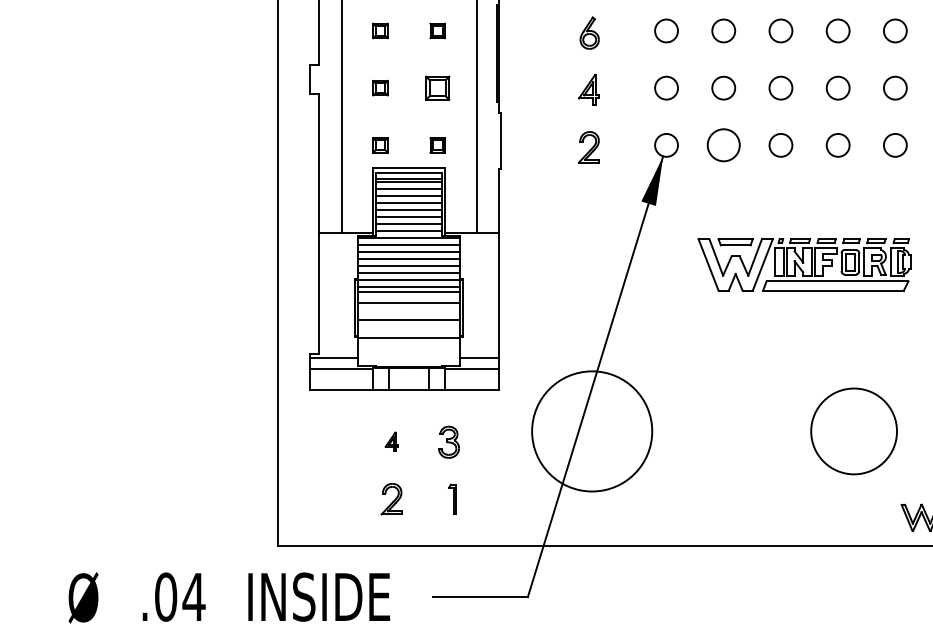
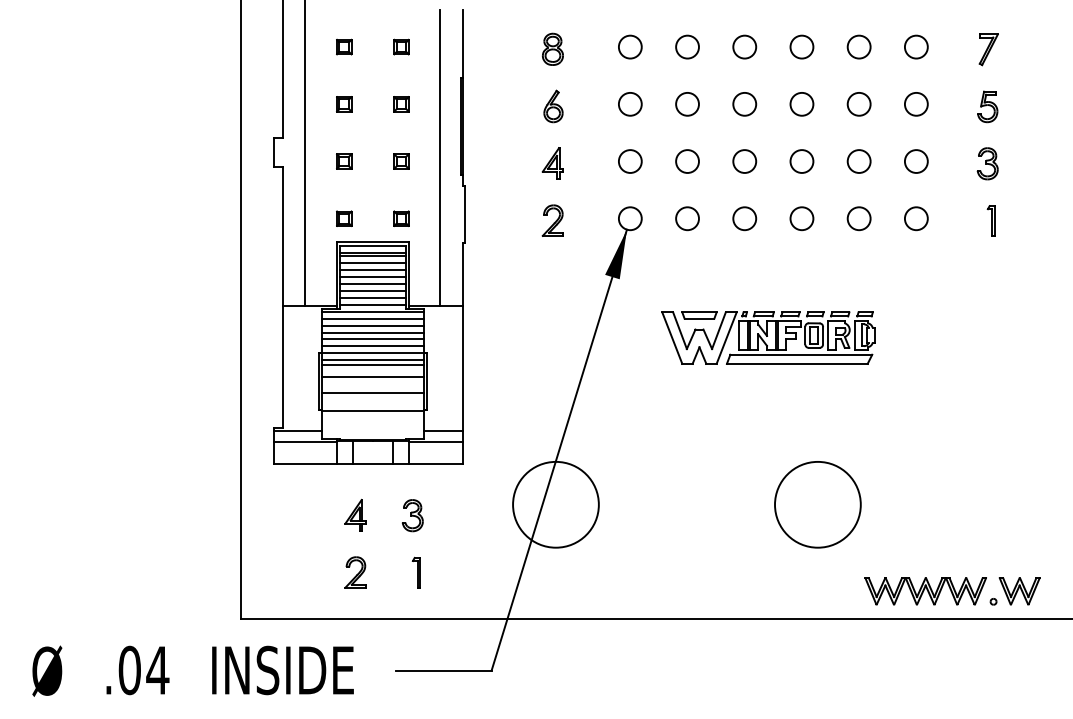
part: (437, 88) -> (401, 161), size x0.62
circle: (723, 145) -> (687, 218), size x0.71
circle: (591, 431) -> (555, 504), size x0.71
part: (391, 441) -> (355, 514), size x1.67

